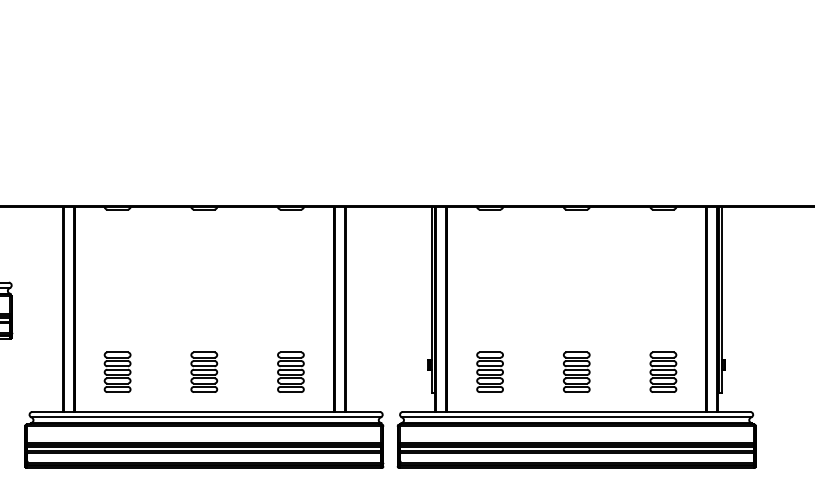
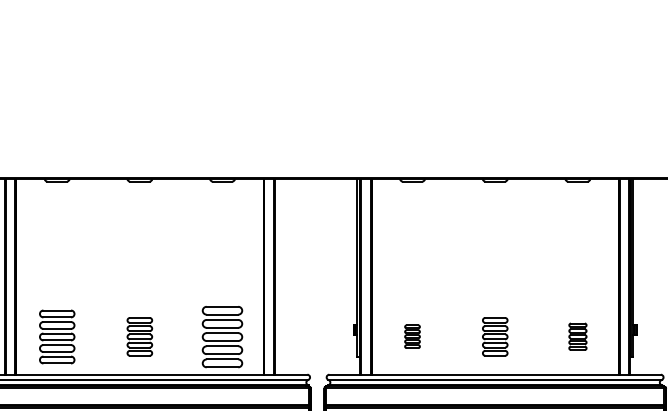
part: (117, 371) -> (57, 336), size x1.4
part: (290, 371) -> (222, 336), size x1.6
part: (489, 371) -> (411, 336), size x0.6
part: (663, 371) -> (578, 336), size x0.7

